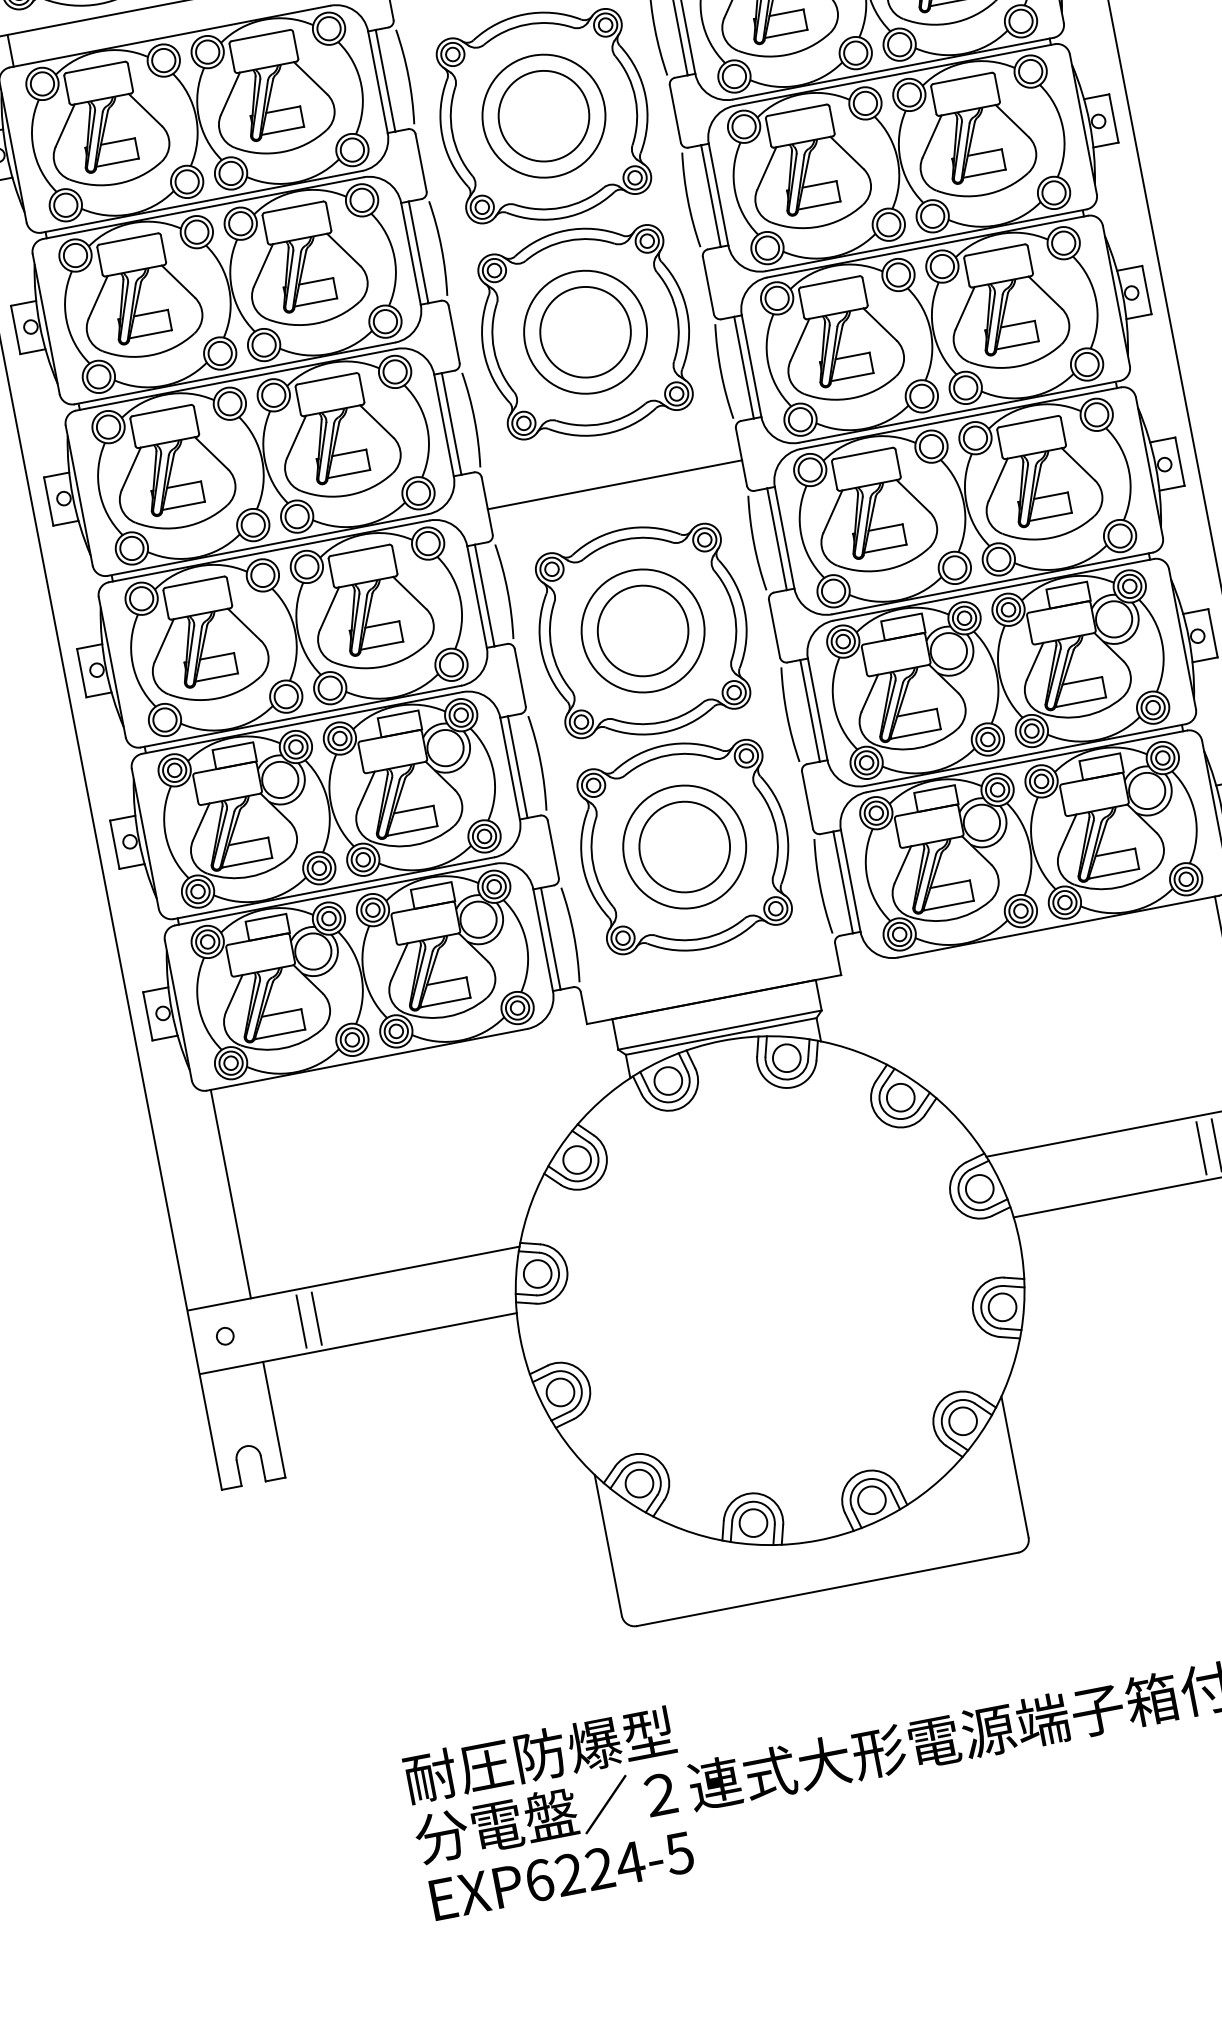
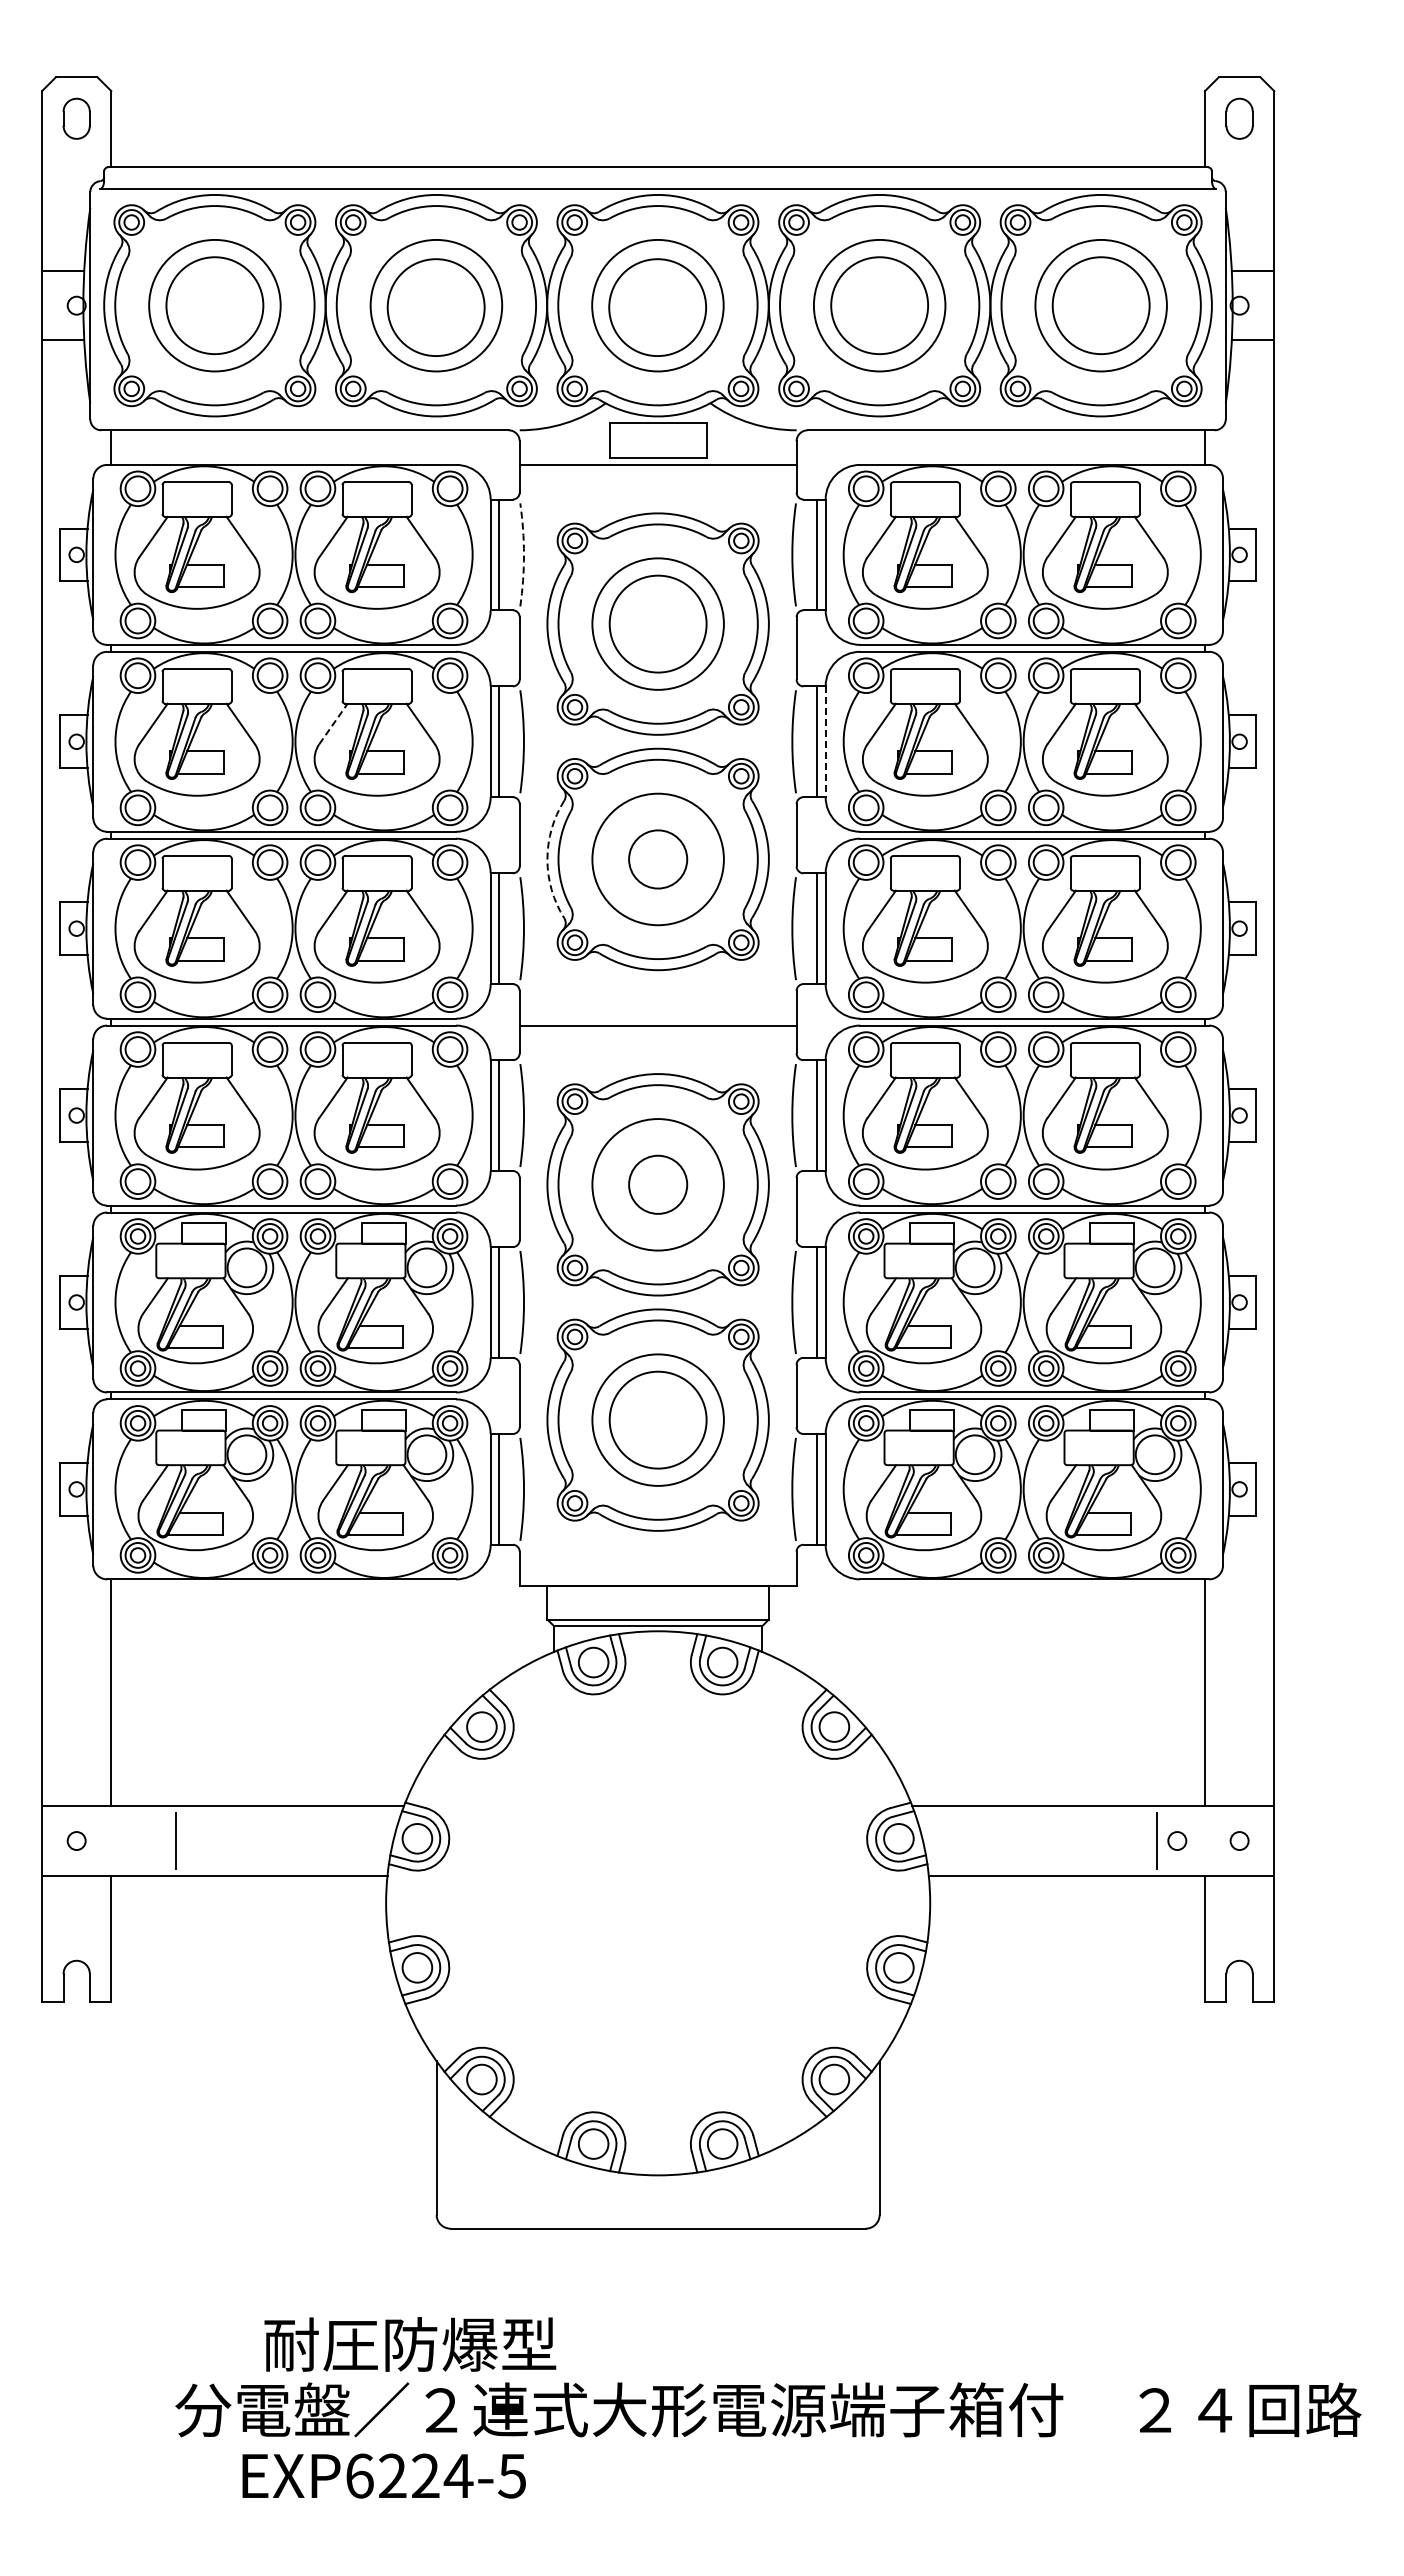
arc: (408, 76) -> (523, 554), solid -> dashed
line: (718, 195) -> (825, 742), solid -> dashed
line: (263, 264) -> (333, 723), solid -> dashed
circle: (584, 332) -> (657, 859), size x0.6
arc: (483, 351) -> (547, 859), solid -> dashed
circle: (642, 630) -> (657, 1184), size x0.6
line: (1200, 1147) -> (1139, 1840), removed
line: (301, 1321) -> (159, 1840), removed
text: (539, 1755) -> (410, 2344), moved
text: (561, 1875) -> (383, 2475), moved

